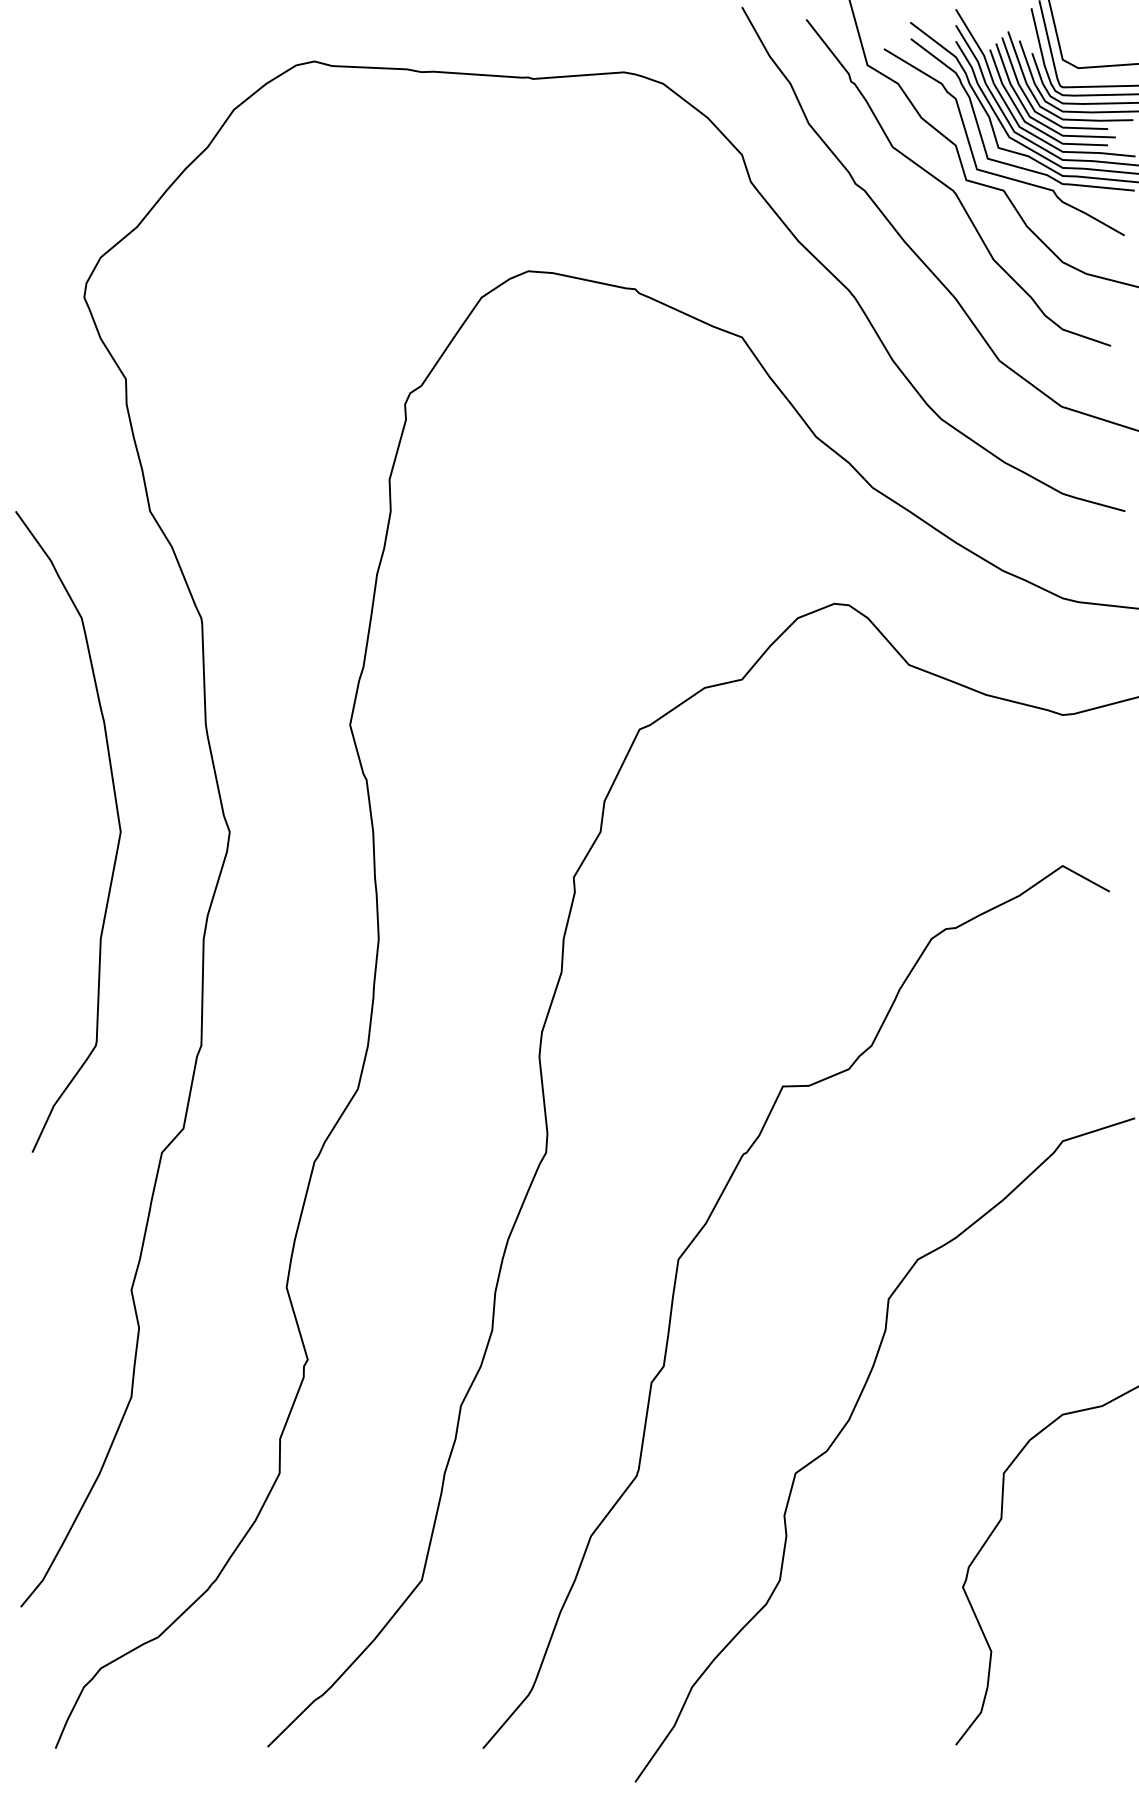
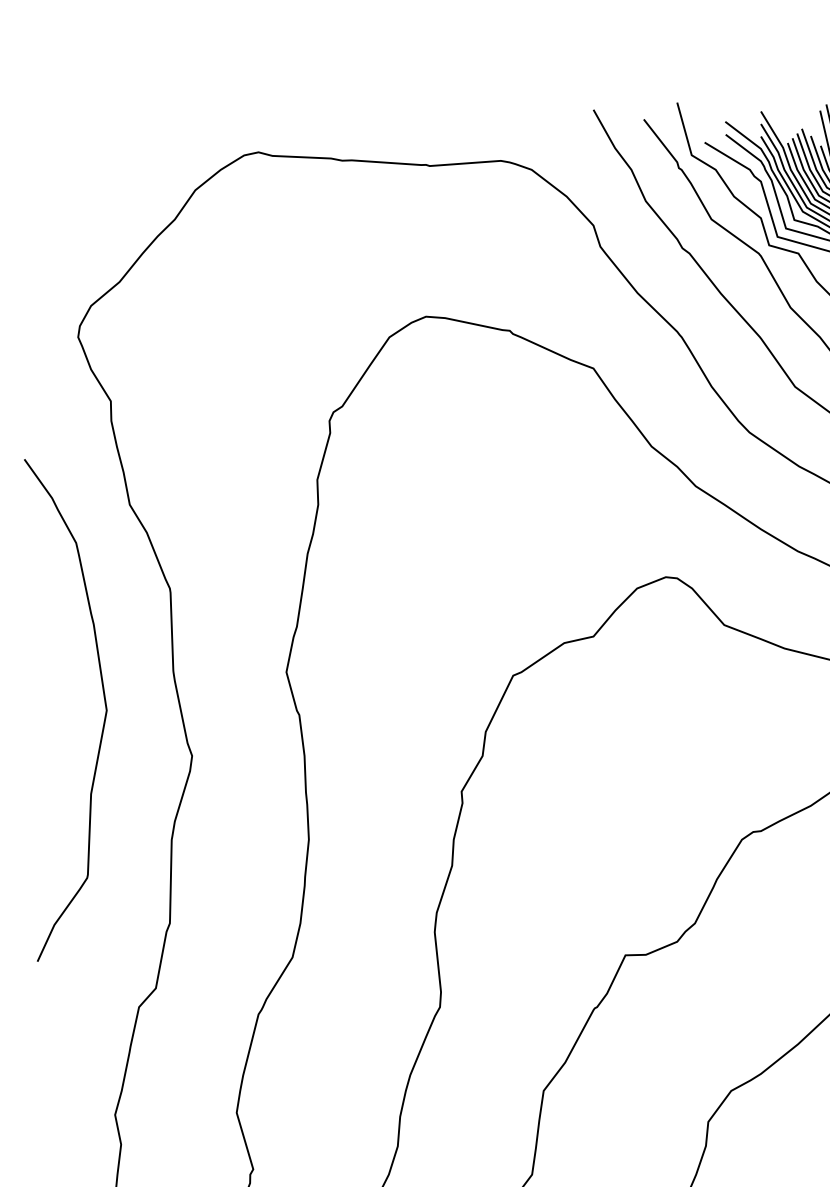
curve: (117, 842) -> (104, 718), moved

